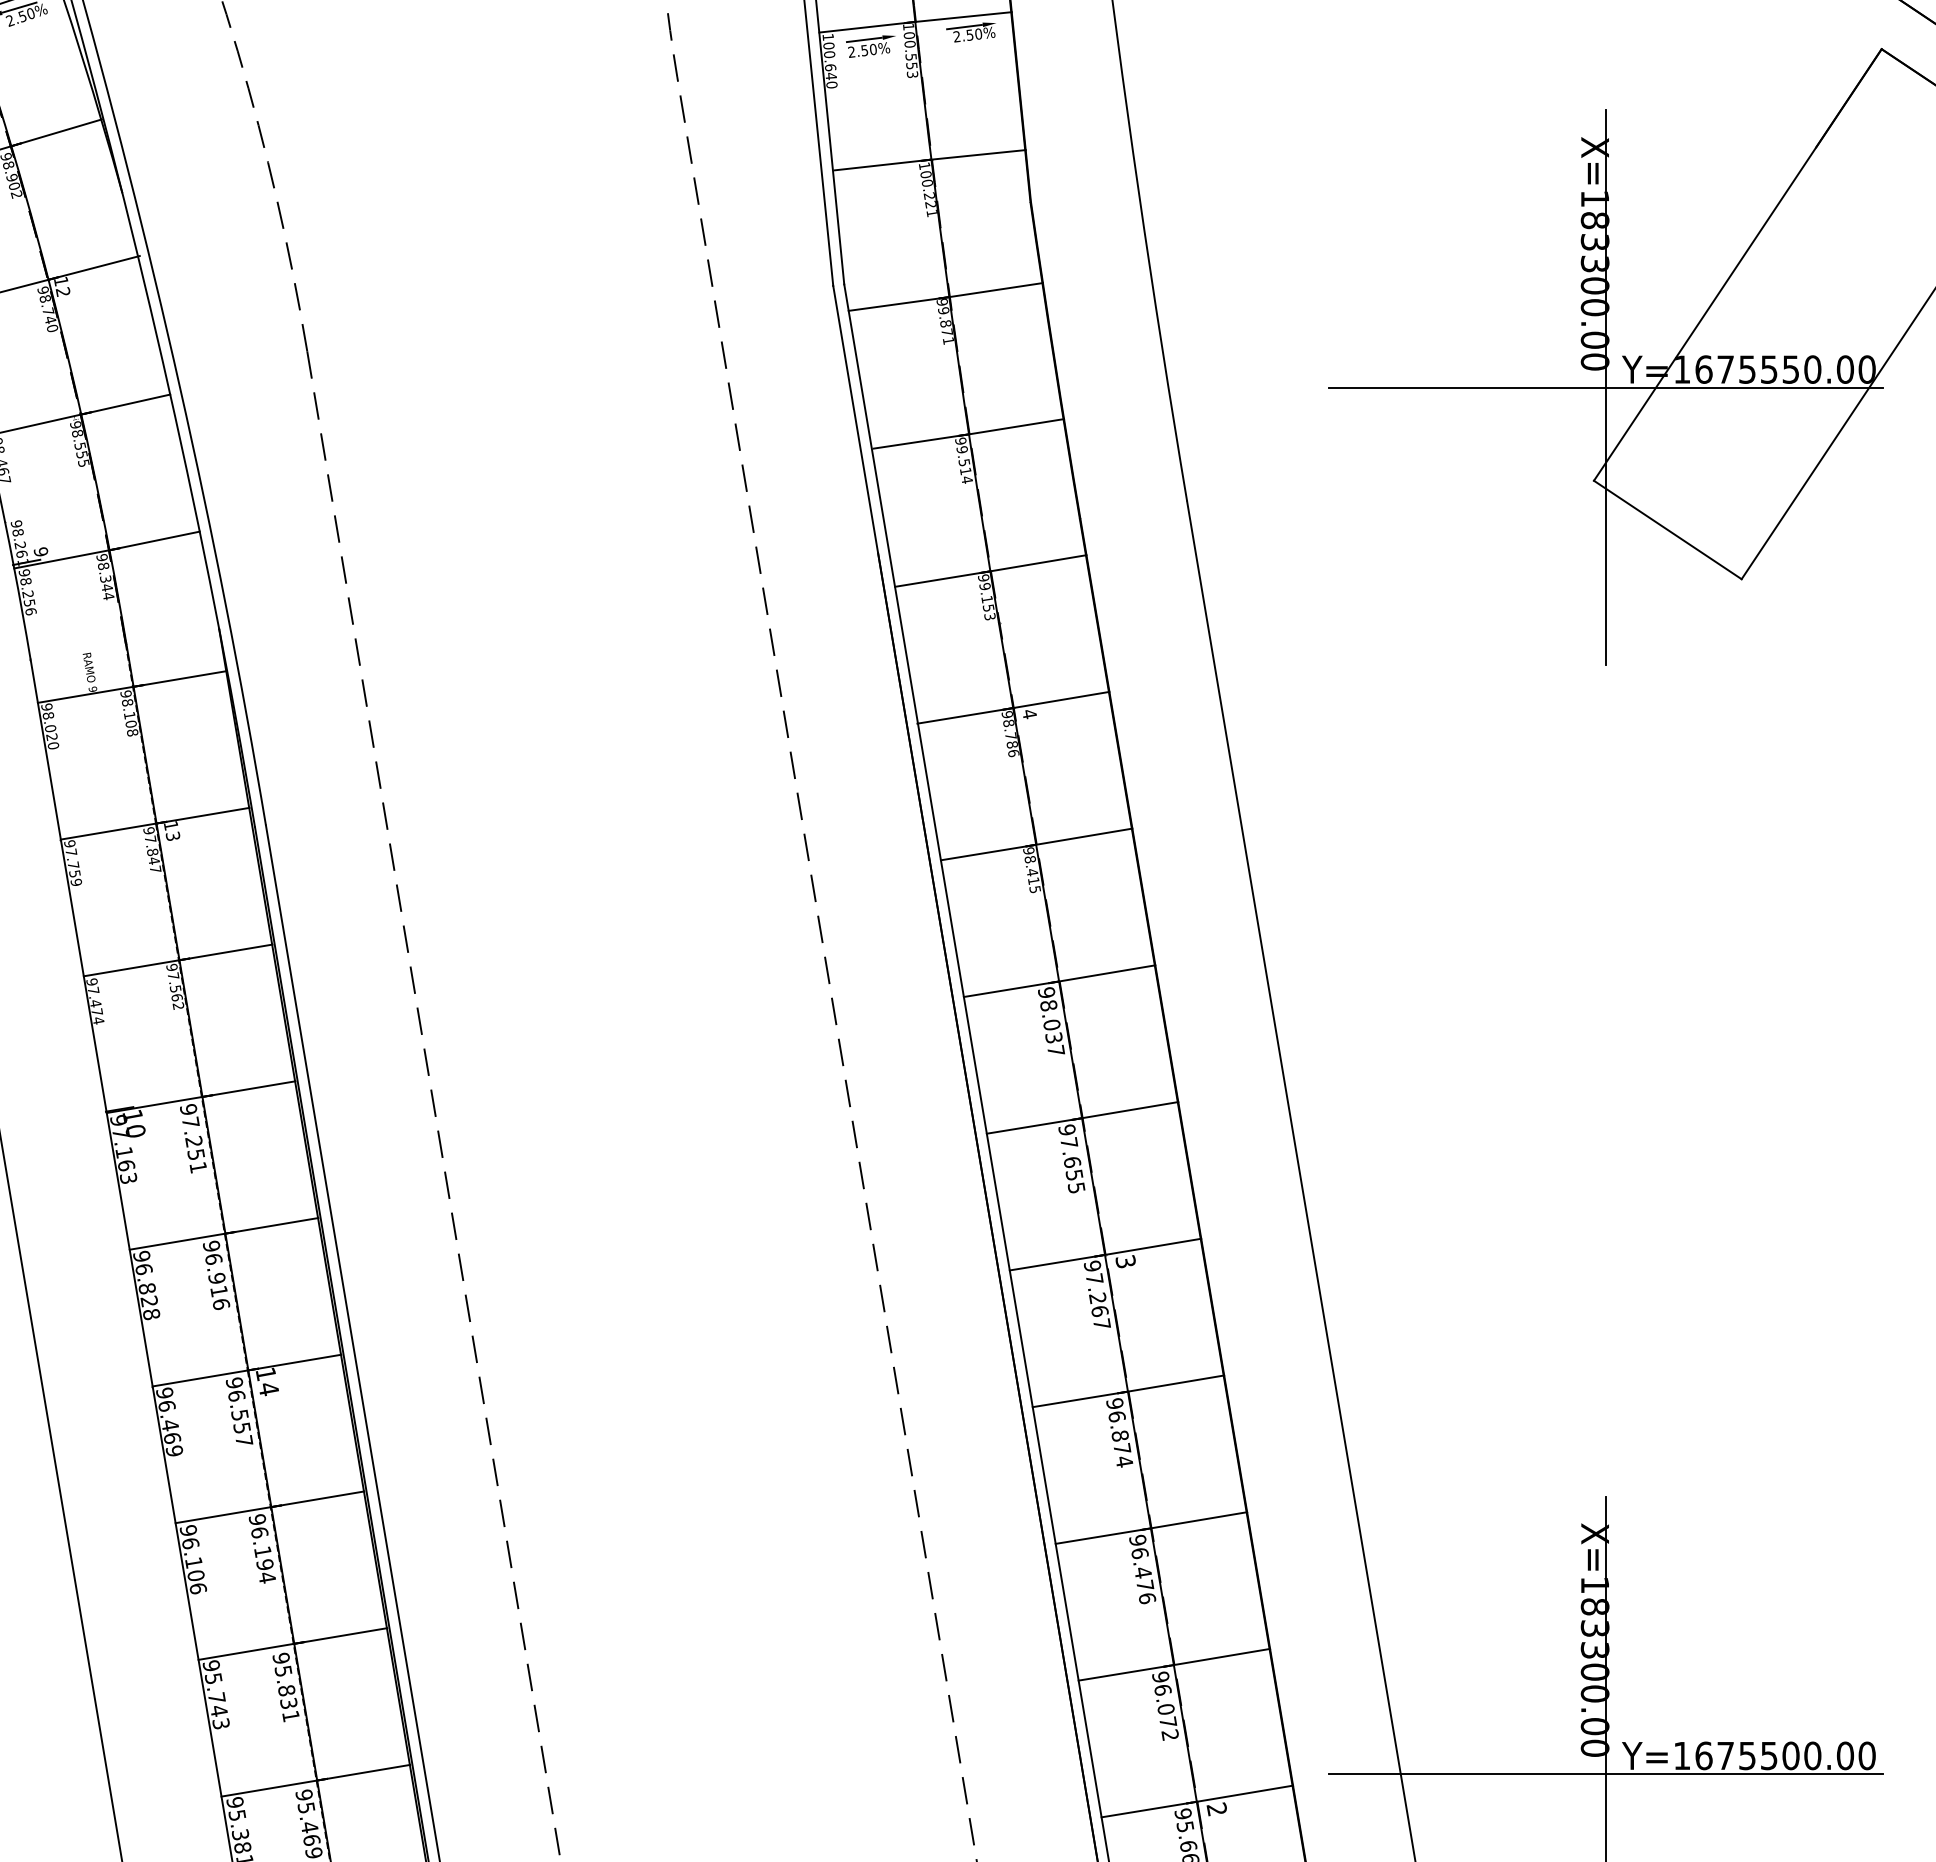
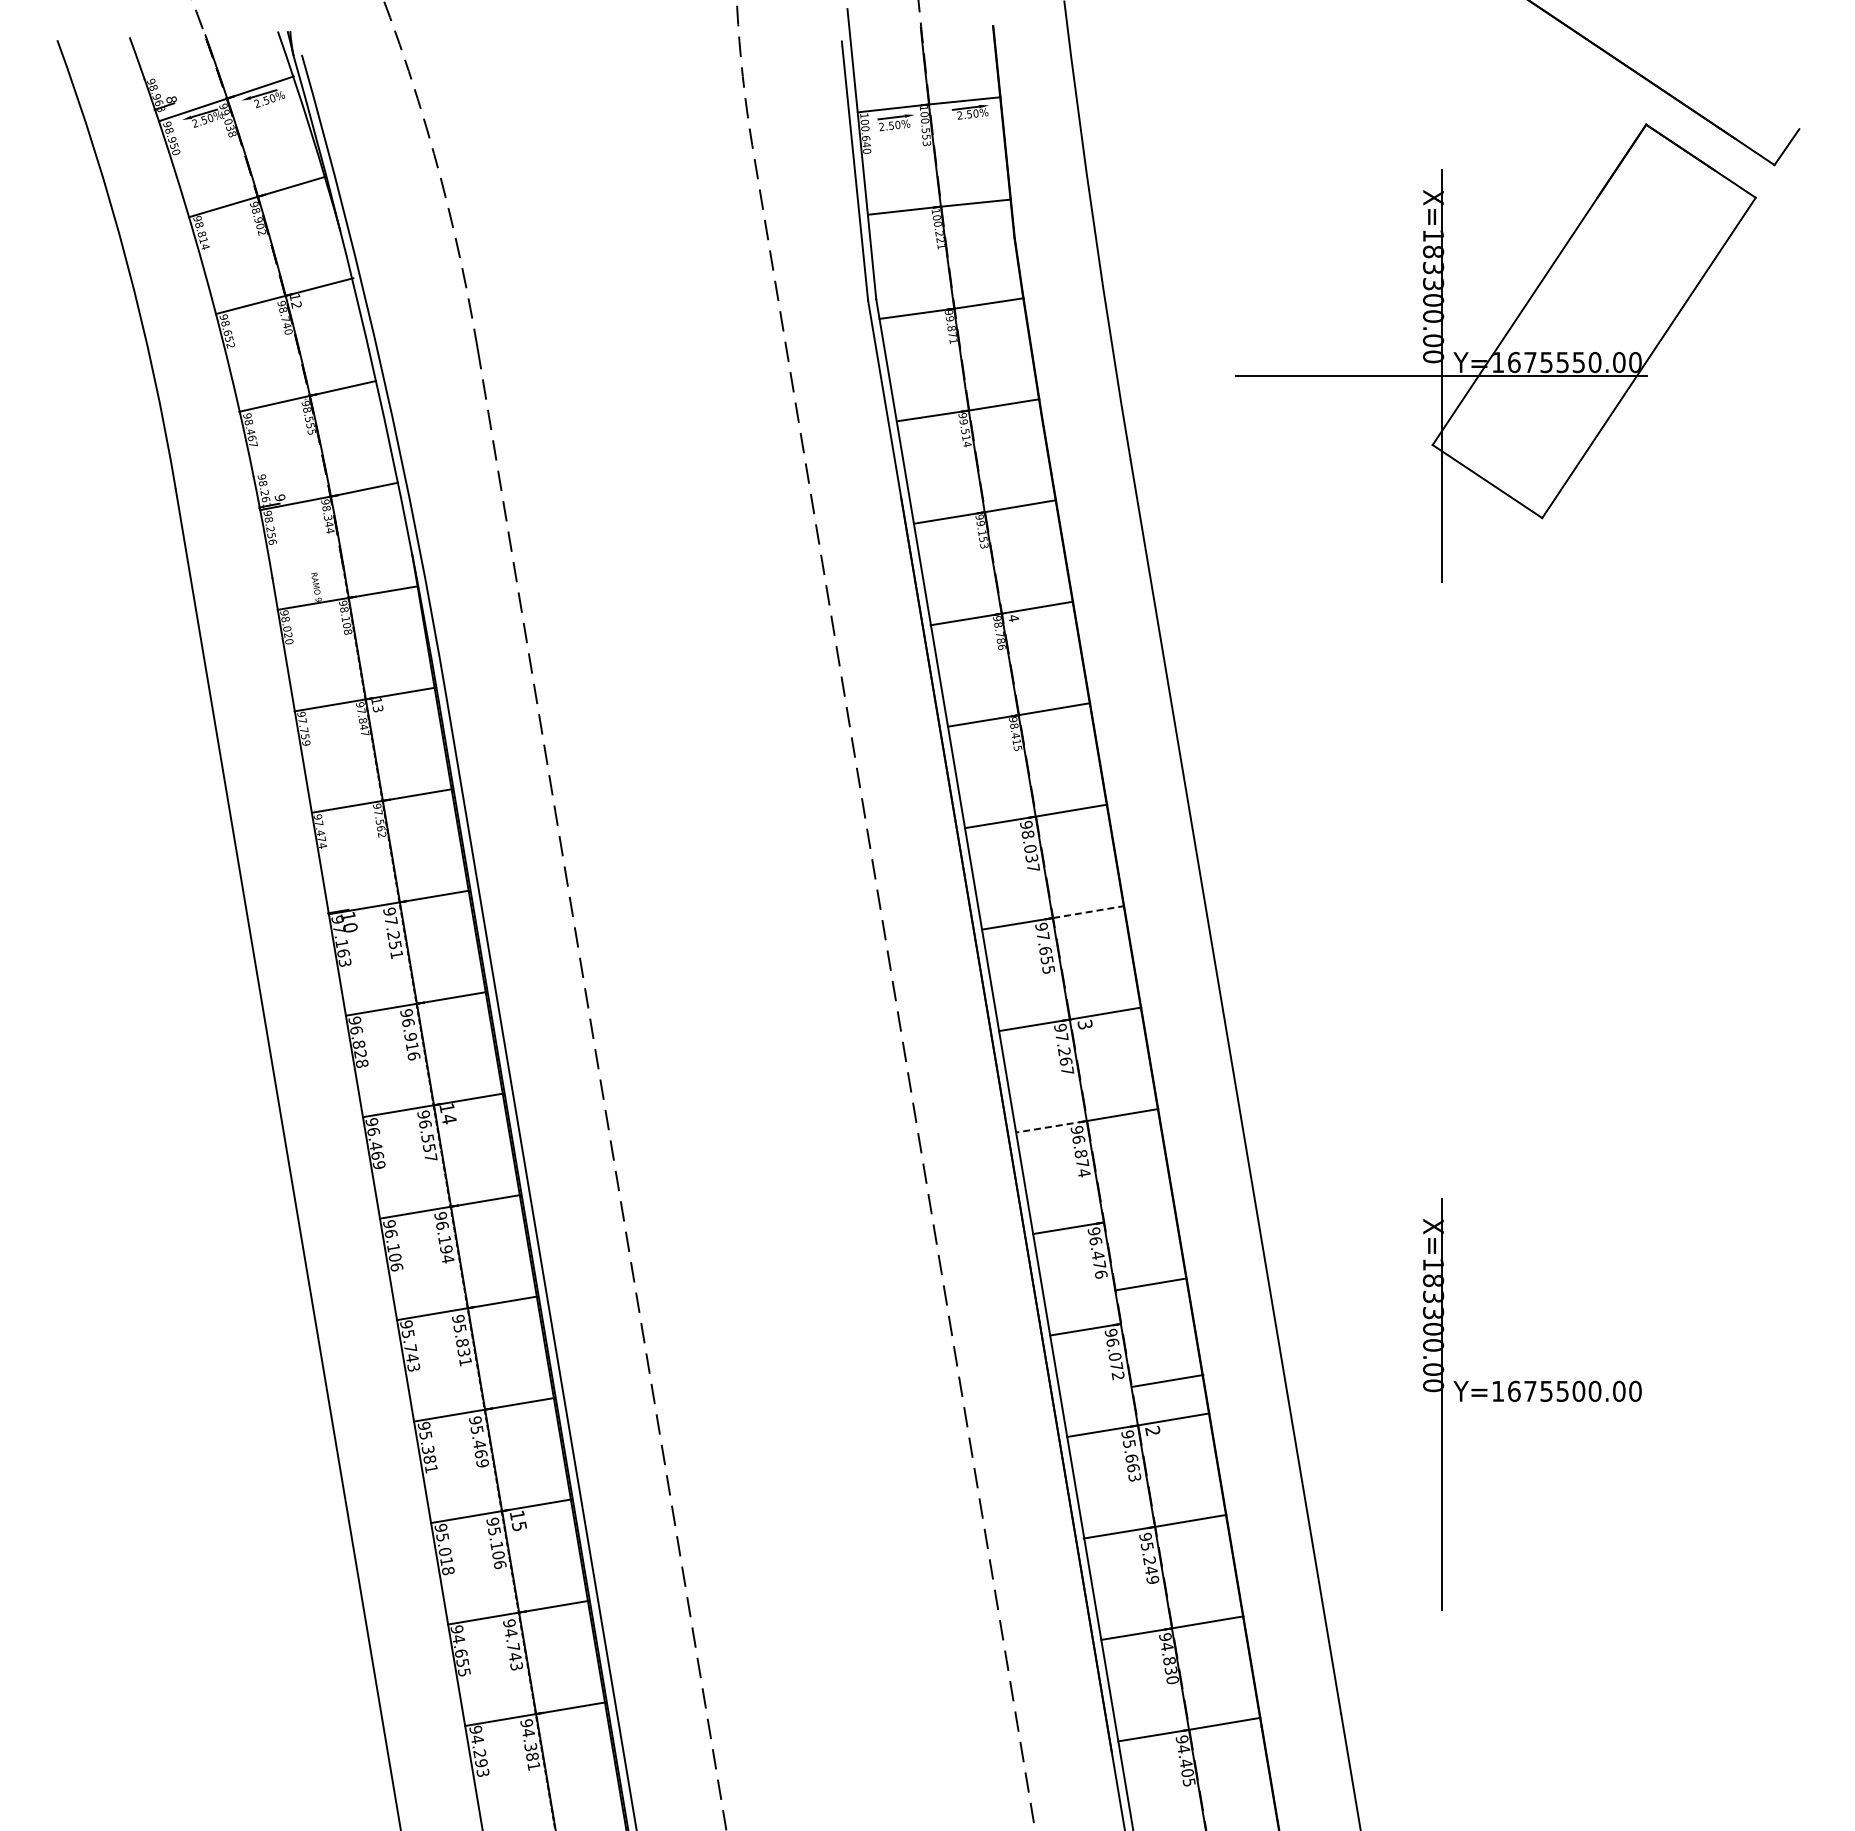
line: (1131, 1110) -> (1089, 912), solid -> dashed
line: (1079, 1400) -> (1050, 1127), solid -> dashed
line: (1198, 1520) -> (1150, 1284), moved
line: (1221, 1656) -> (1167, 1380), moved
line: (1605, 1773) -> (1441, 1404), removed

